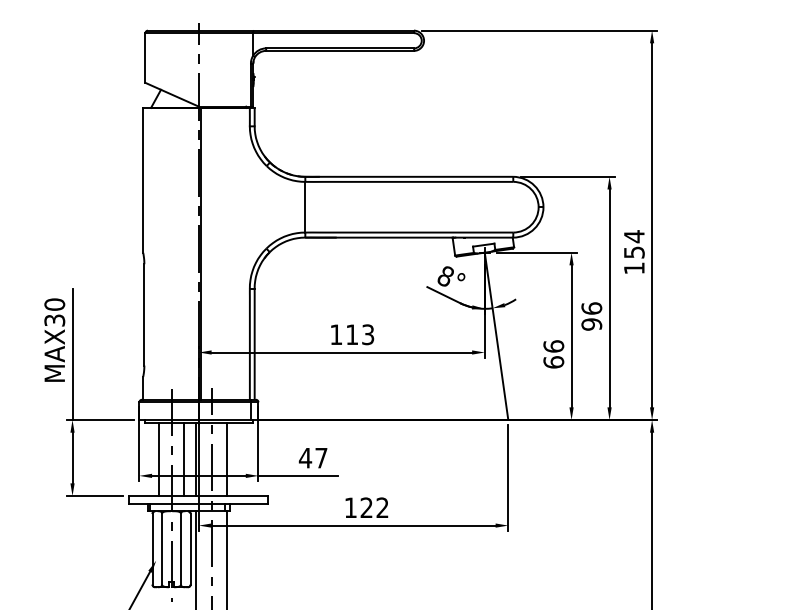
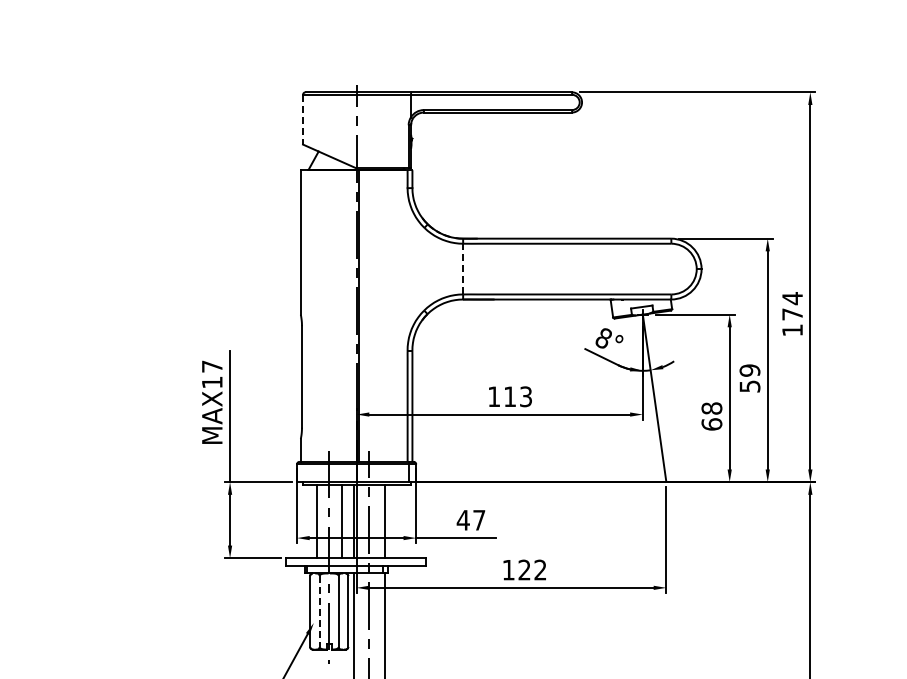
line: (145, 57) -> (303, 119), solid -> dashed
line: (305, 206) -> (463, 268), solid -> dashed
text: (634, 252) -> (792, 314), 154 -> 174
text: (53, 312) -> (211, 374), MAX30 -> MAX17
text: (591, 316) -> (749, 378), 96 -> 59
text: (553, 346) -> (711, 408), 66 -> 68
line: (161, 549) -> (319, 611), solid -> dashed

